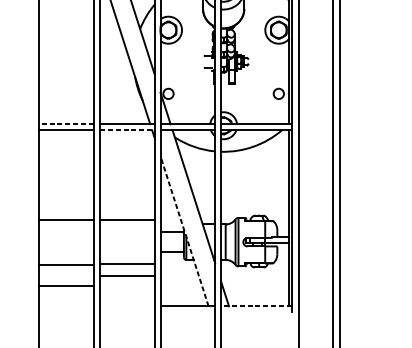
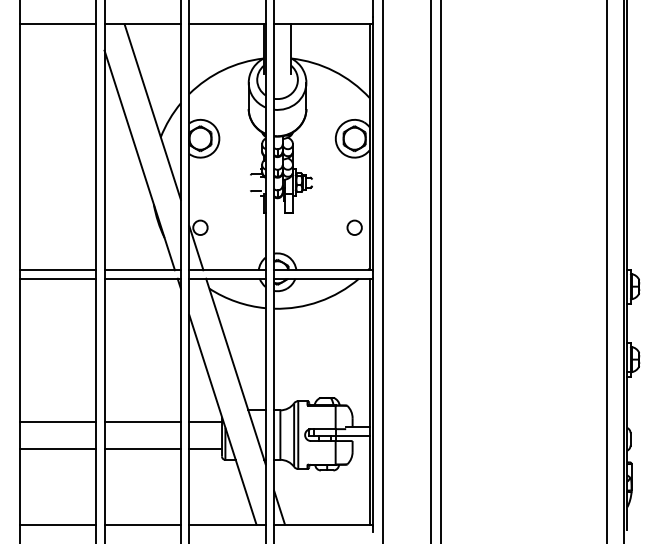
line: (66, 124) -> (57, 270), dashed -> solid
line: (127, 130) -> (143, 278), dashed -> solid
line: (66, 219) -> (57, 421), moved
line: (127, 219) -> (142, 421), moved
line: (184, 231) -> (222, 419), dashed -> solid
line: (127, 263) -> (142, 448), moved
line: (66, 265) -> (57, 448), moved
line: (127, 276) -> (142, 524), moved
line: (66, 286) -> (57, 524), moved
line: (256, 306) -> (323, 524), dashed -> solid

